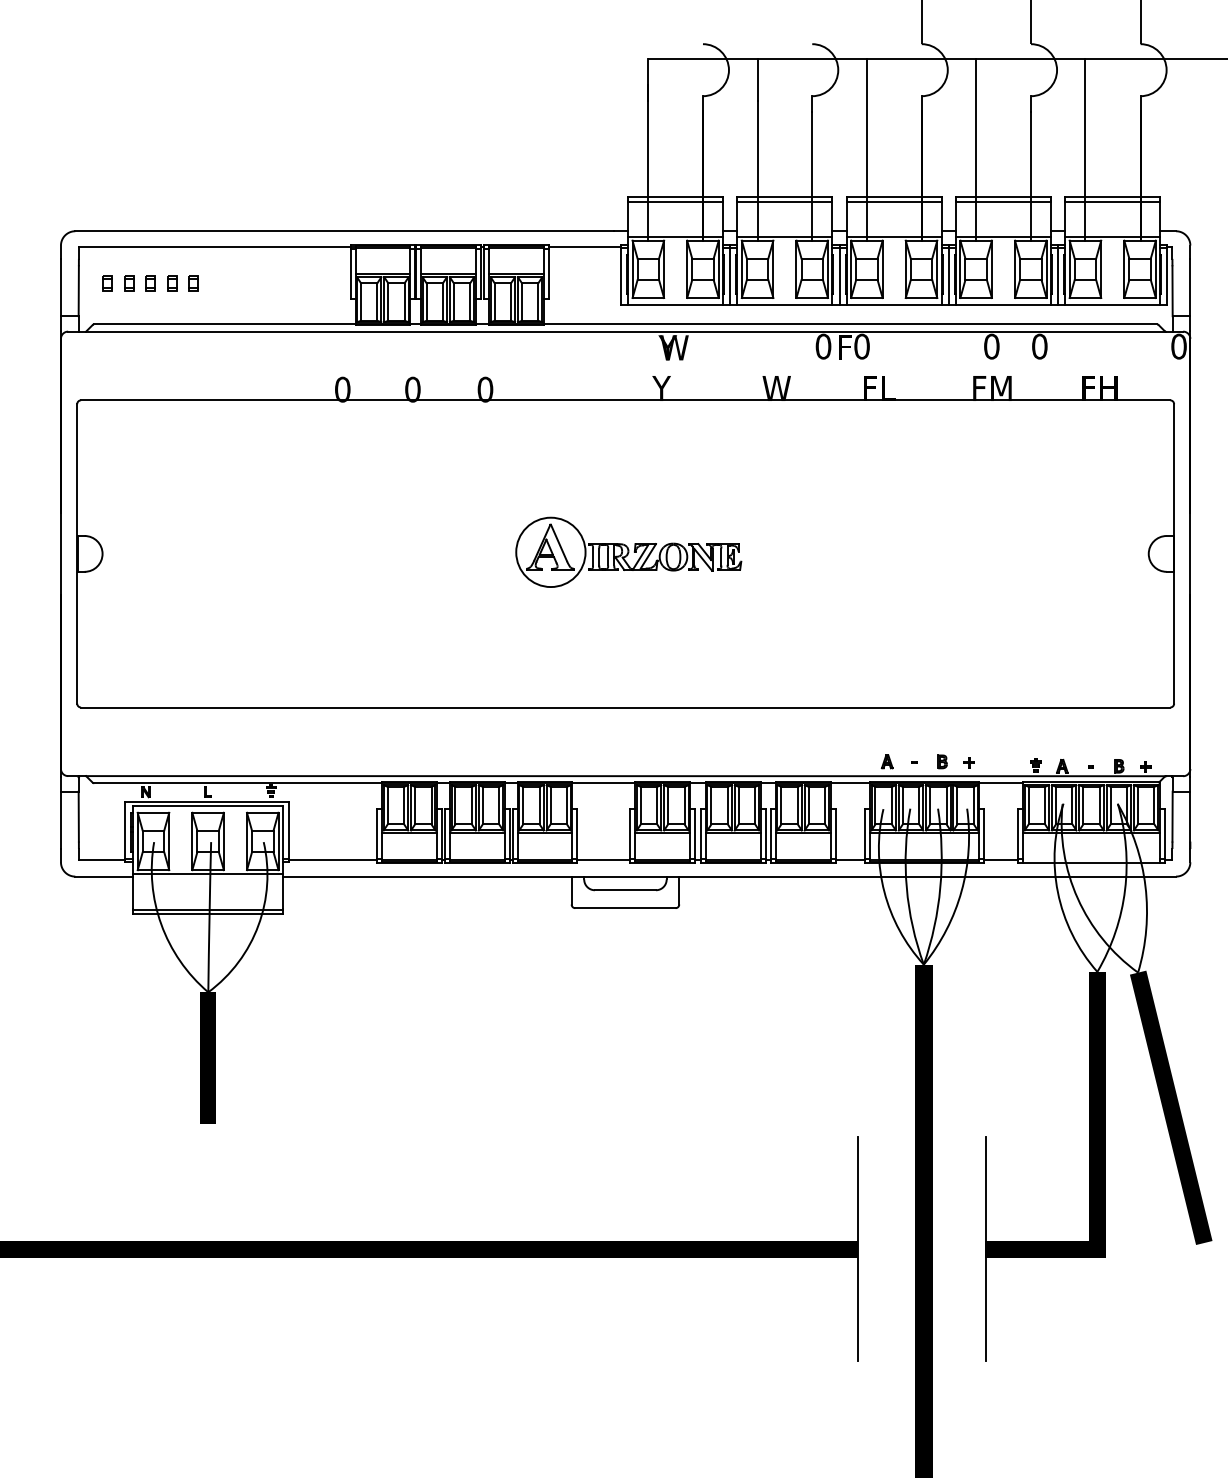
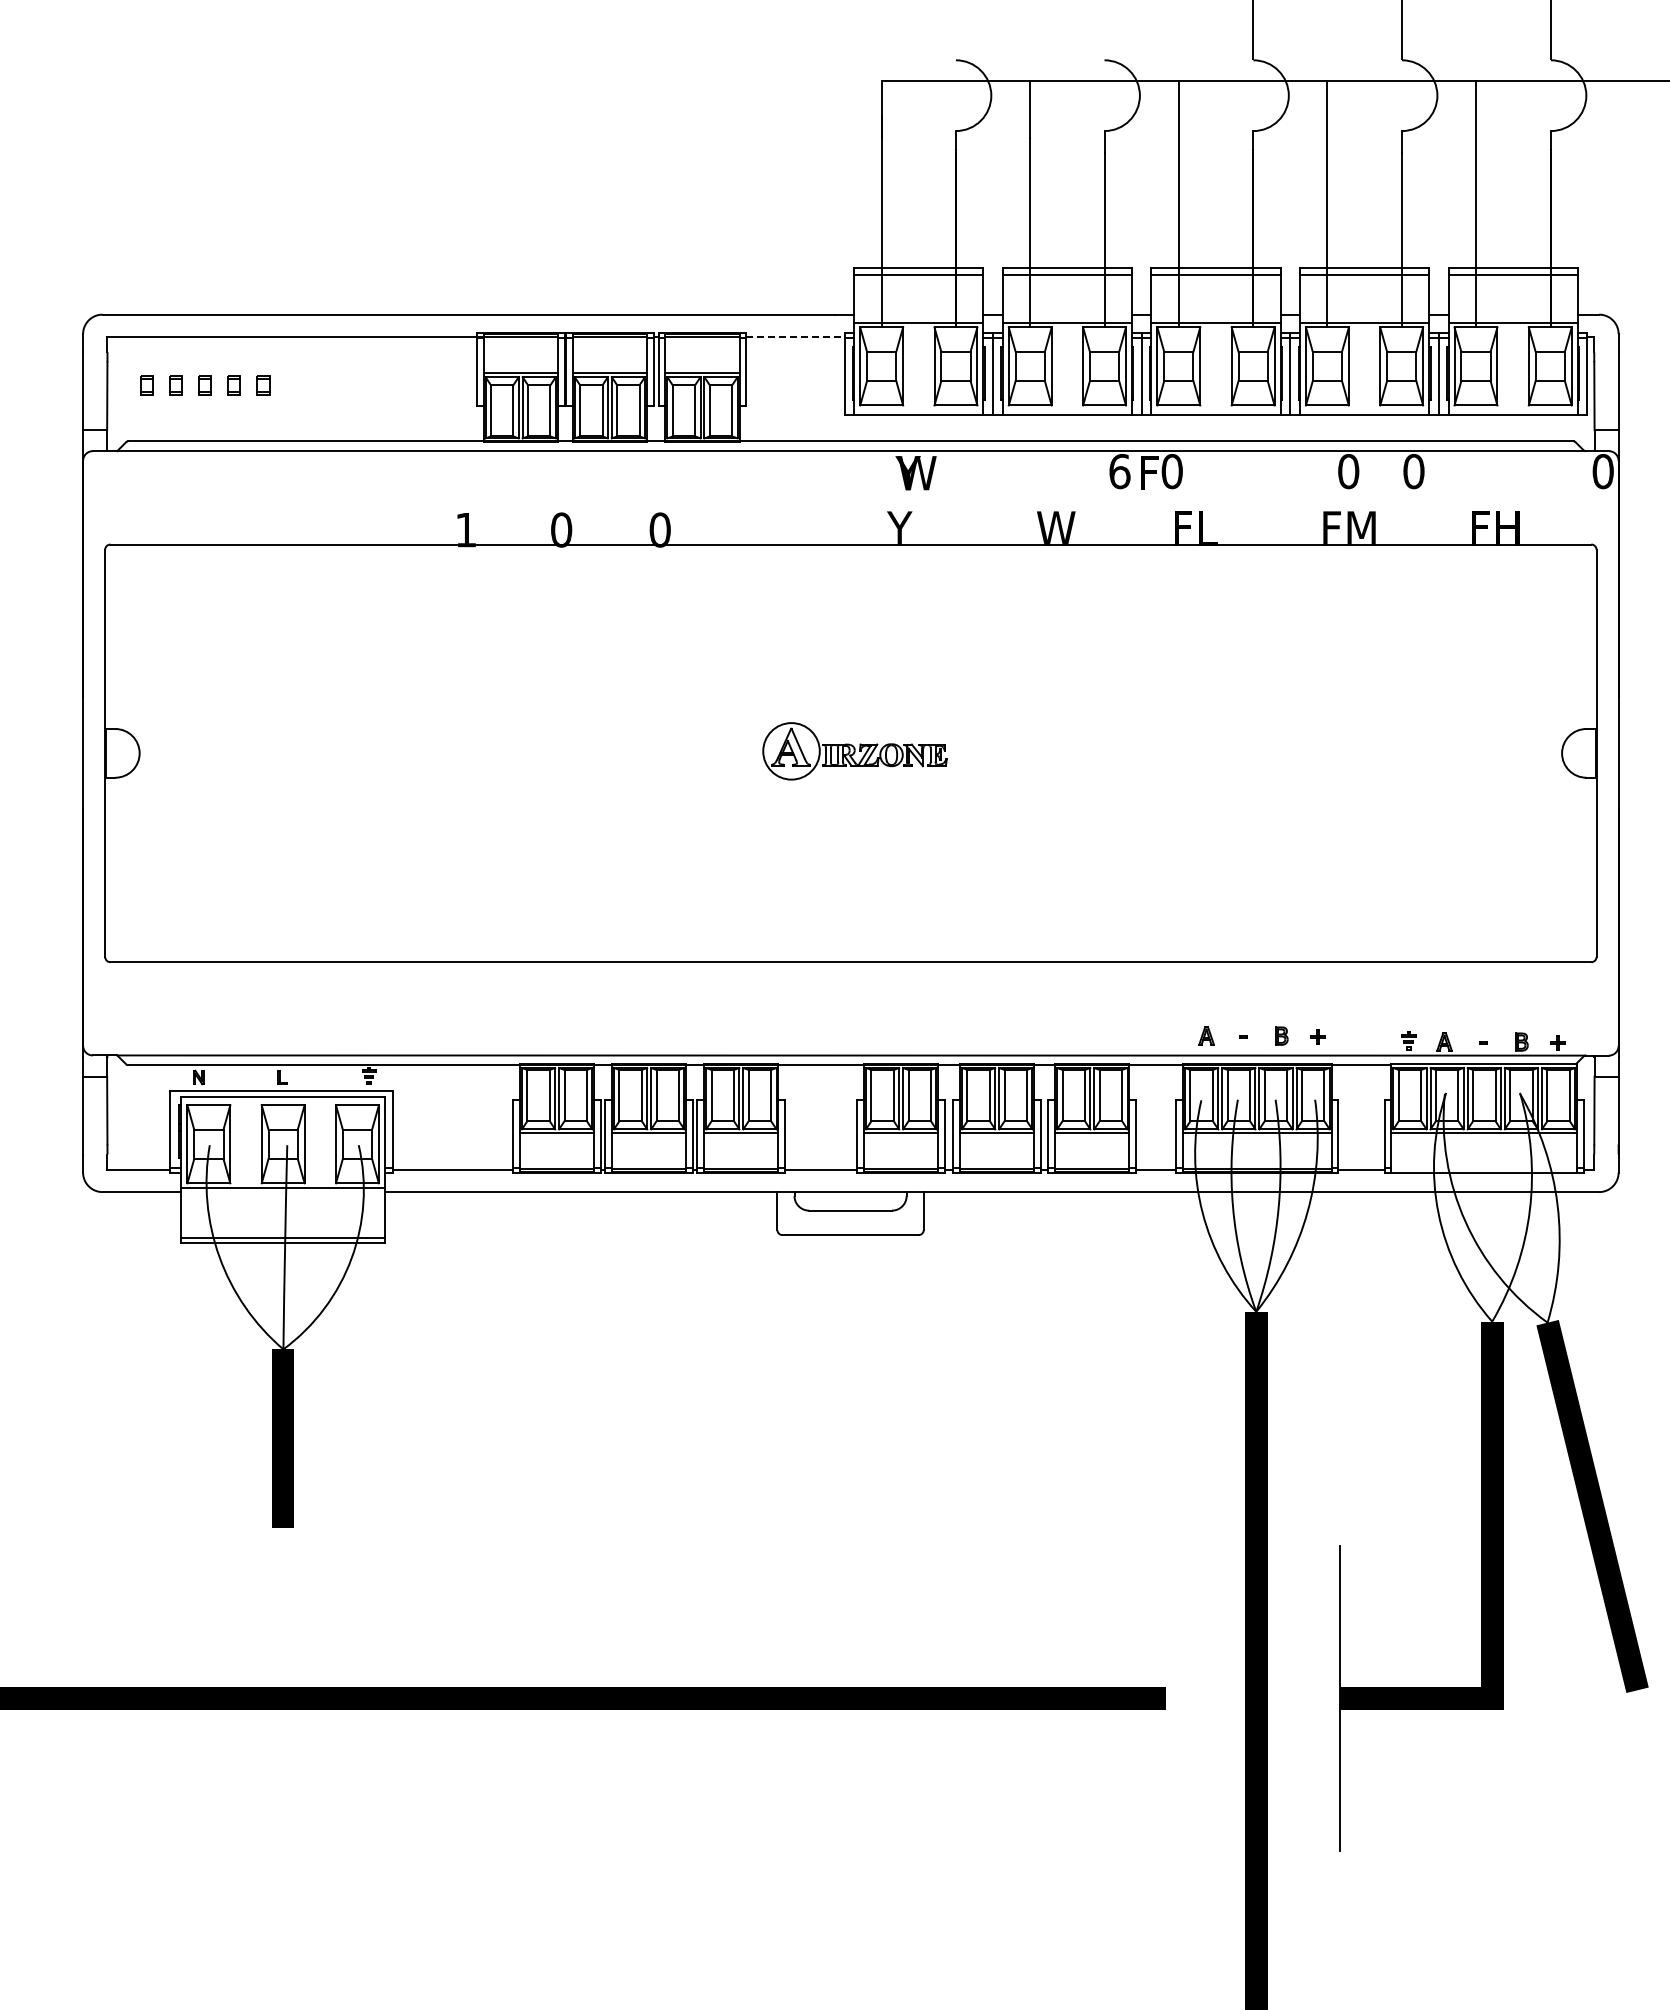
line: (584, 247) -> (795, 336), solid -> dashed
text: (823, 346) -> (1119, 471), 0 -> 6
text: (342, 389) -> (465, 529), 0 -> 1
part: (628, 552) -> (854, 751), size x0.6
line: (857, 1249) -> (1166, 1698), removed

